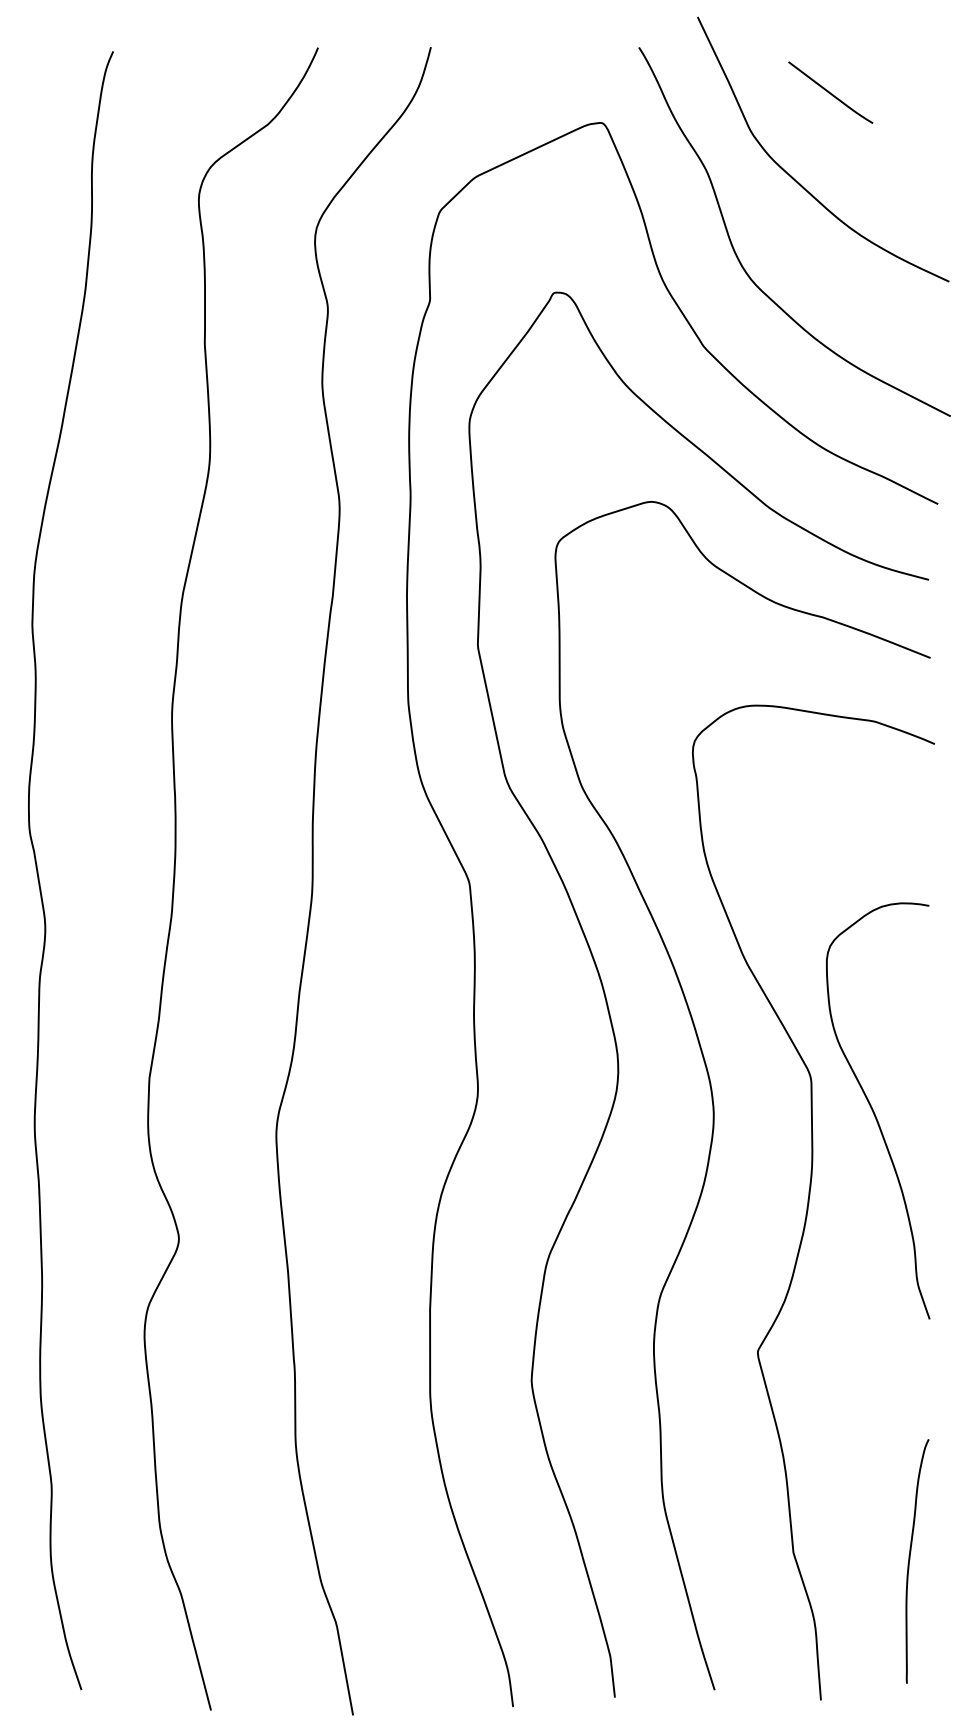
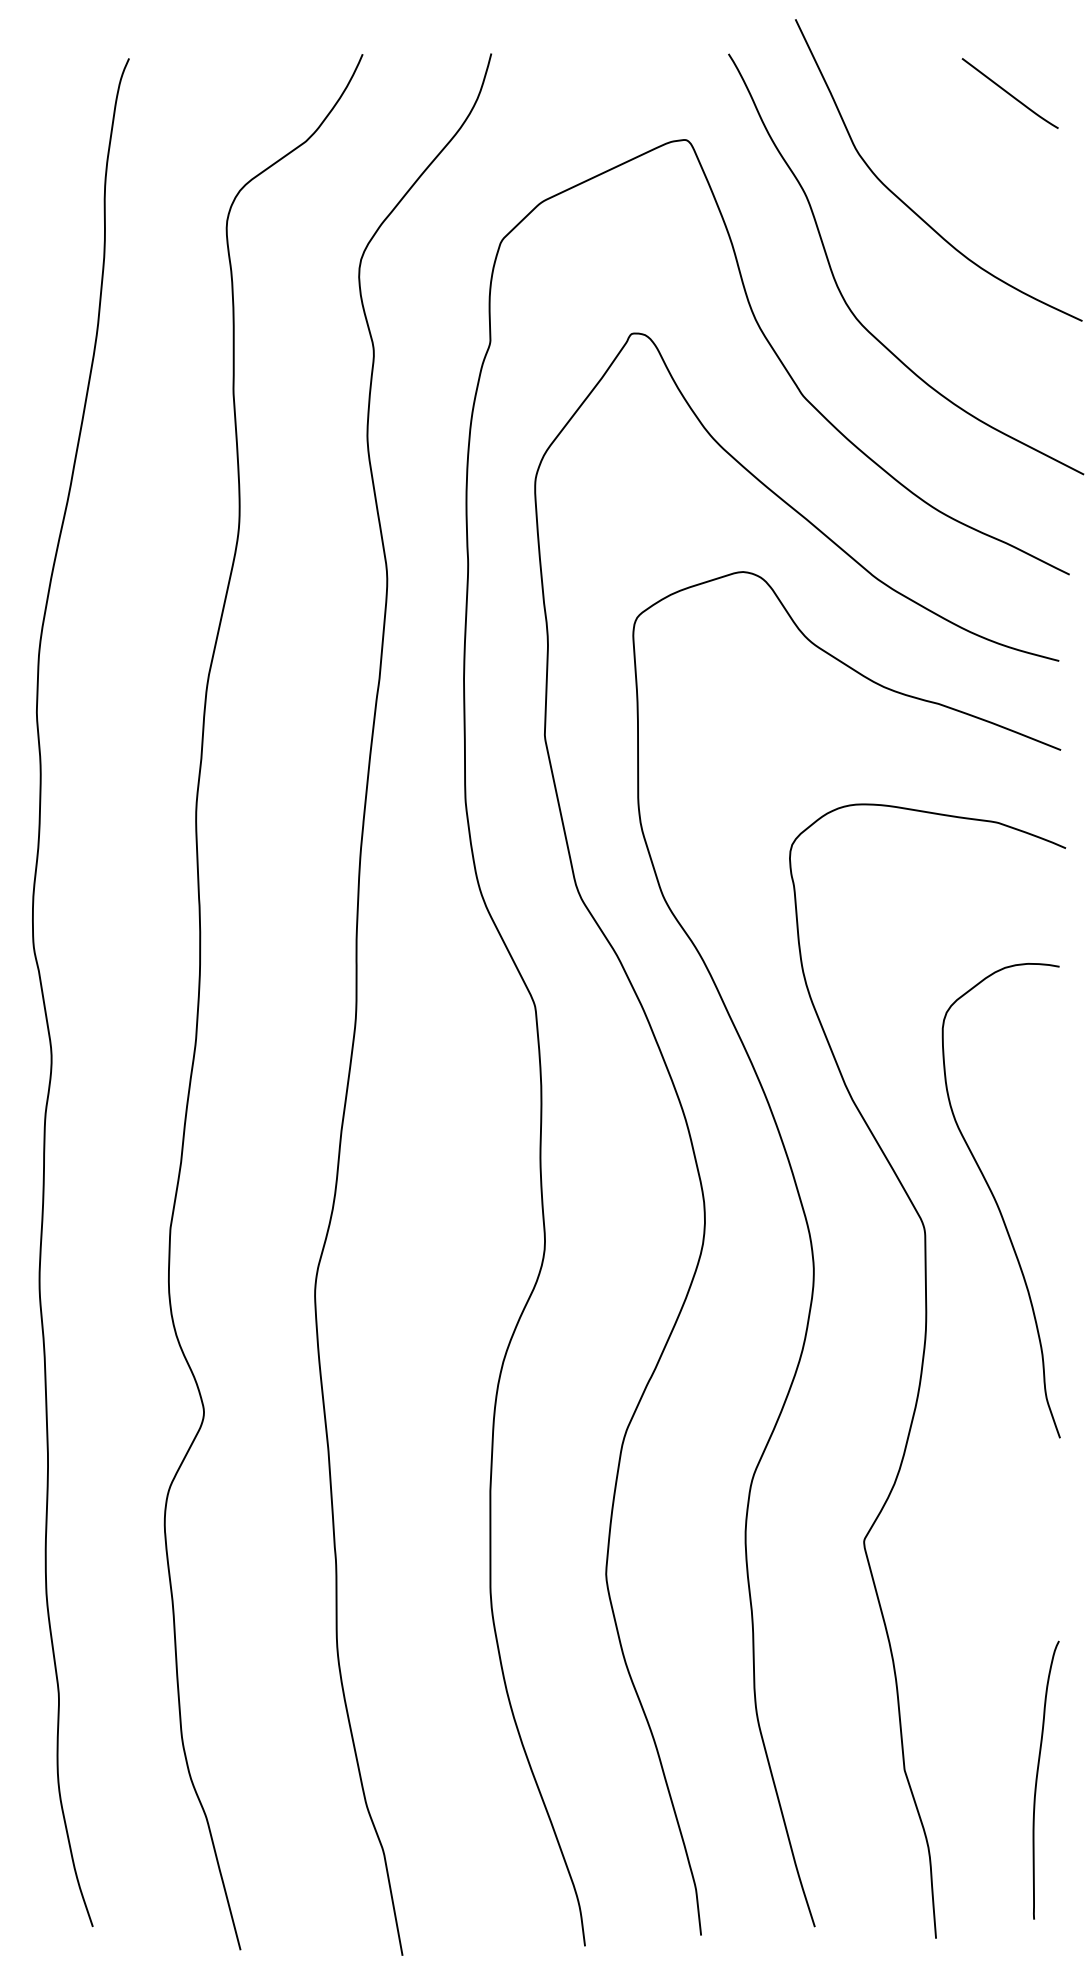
curve: (830, 92) -> (1009, 93), moved
curve: (874, 1112) -> (997, 1202), moved

